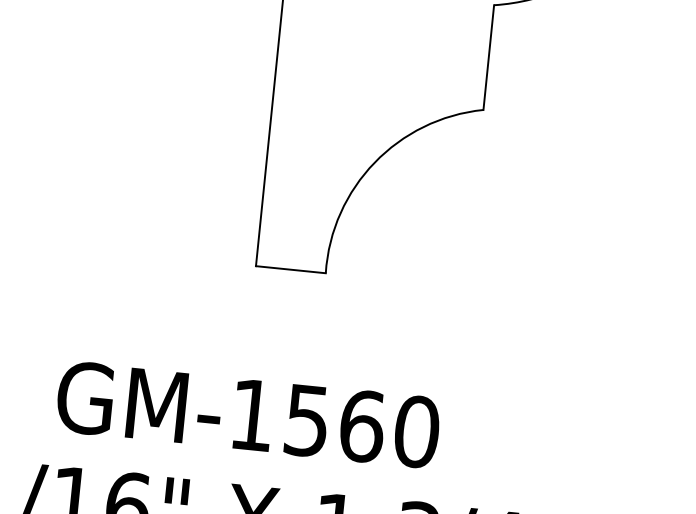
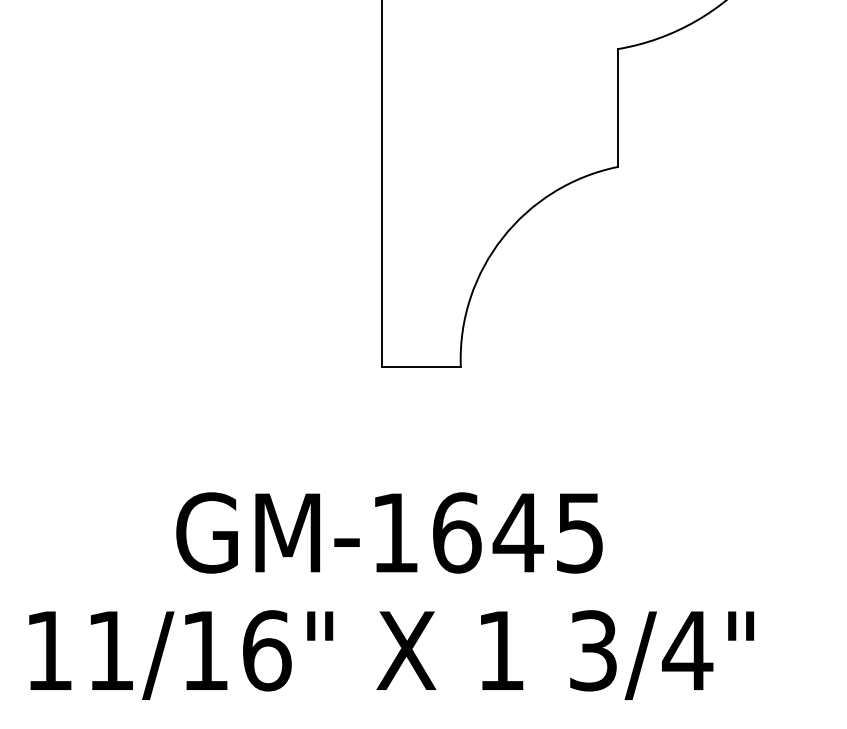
text: (362, 425) -> (518, 532), GM-1560 -> GM-1645

